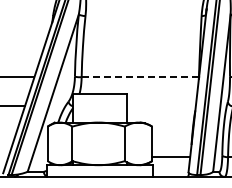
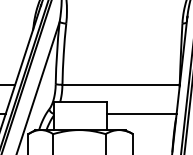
line: (140, 77) -> (121, 84), dashed -> solid
line: (160, 106) -> (141, 113), added

